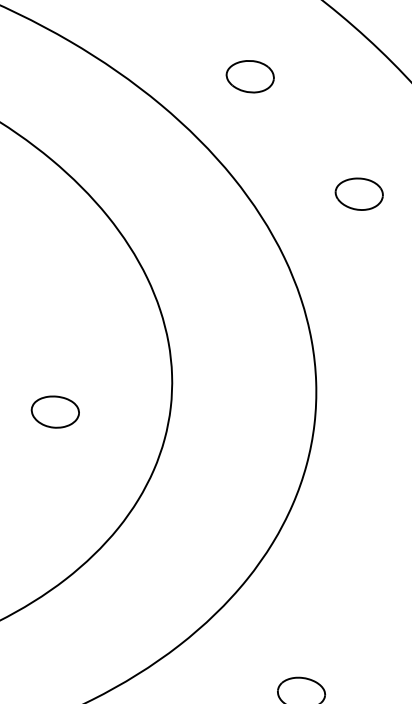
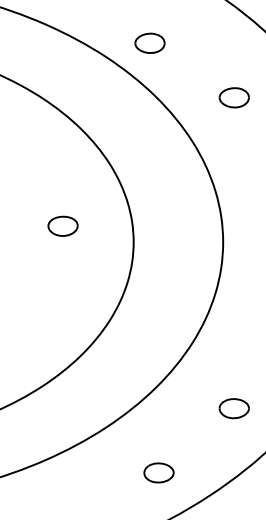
part: (249, 75) -> (149, 42), moved
part: (54, 410) -> (62, 225), moved

